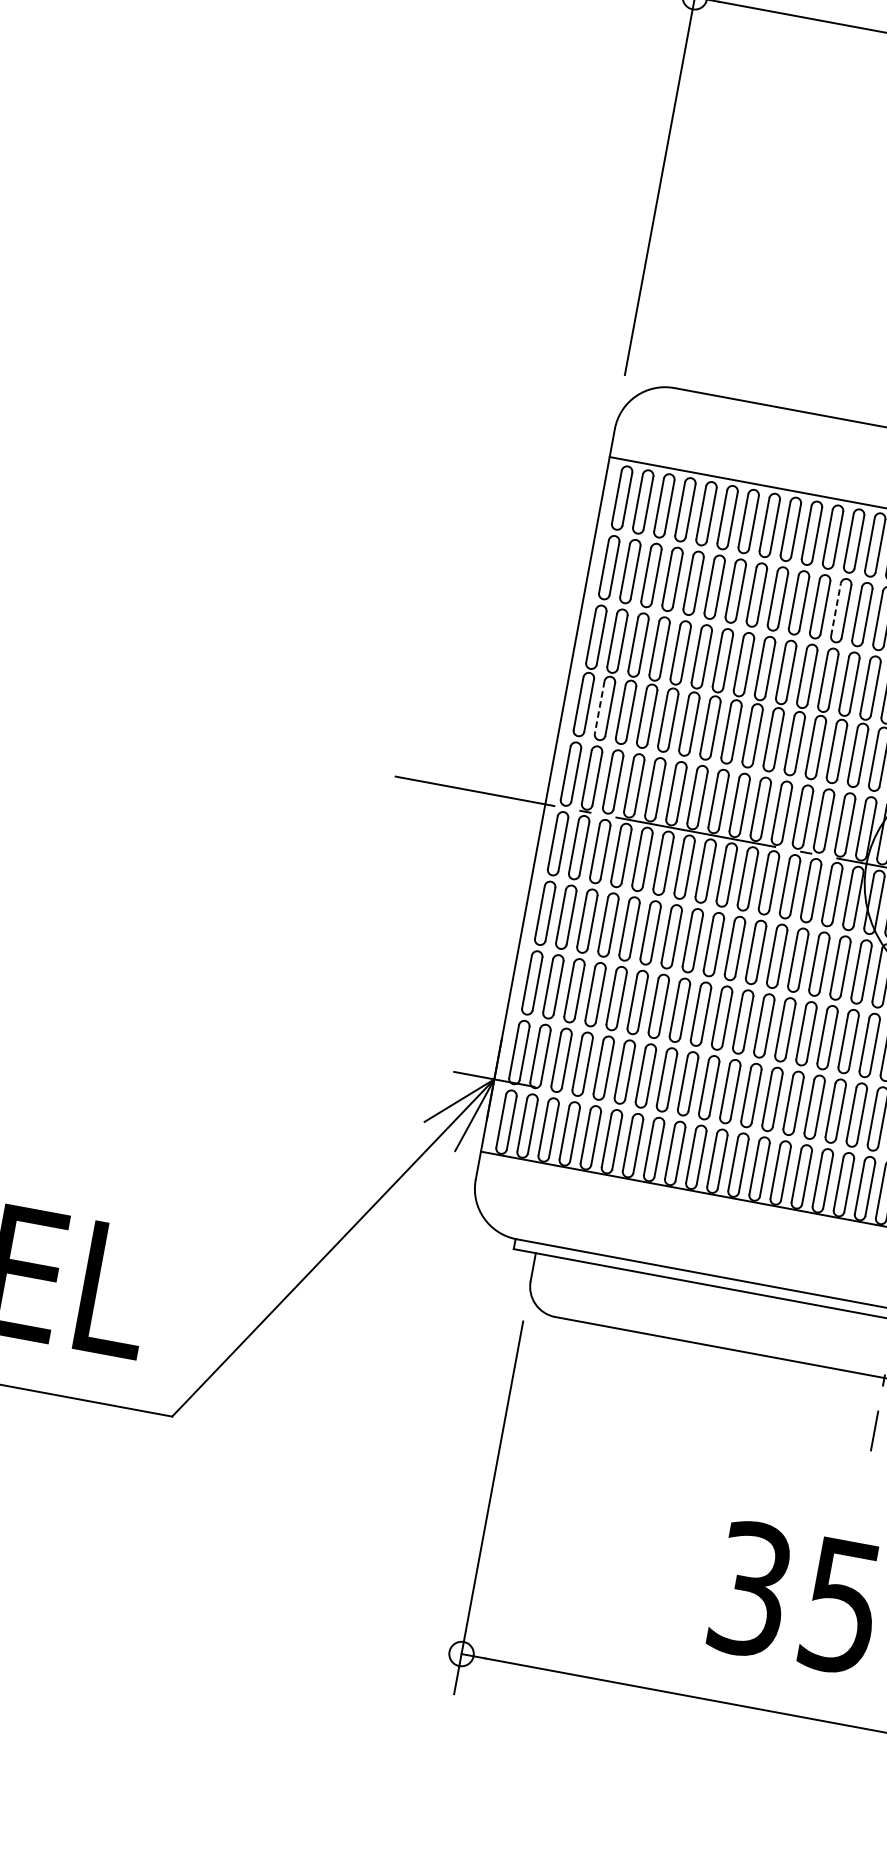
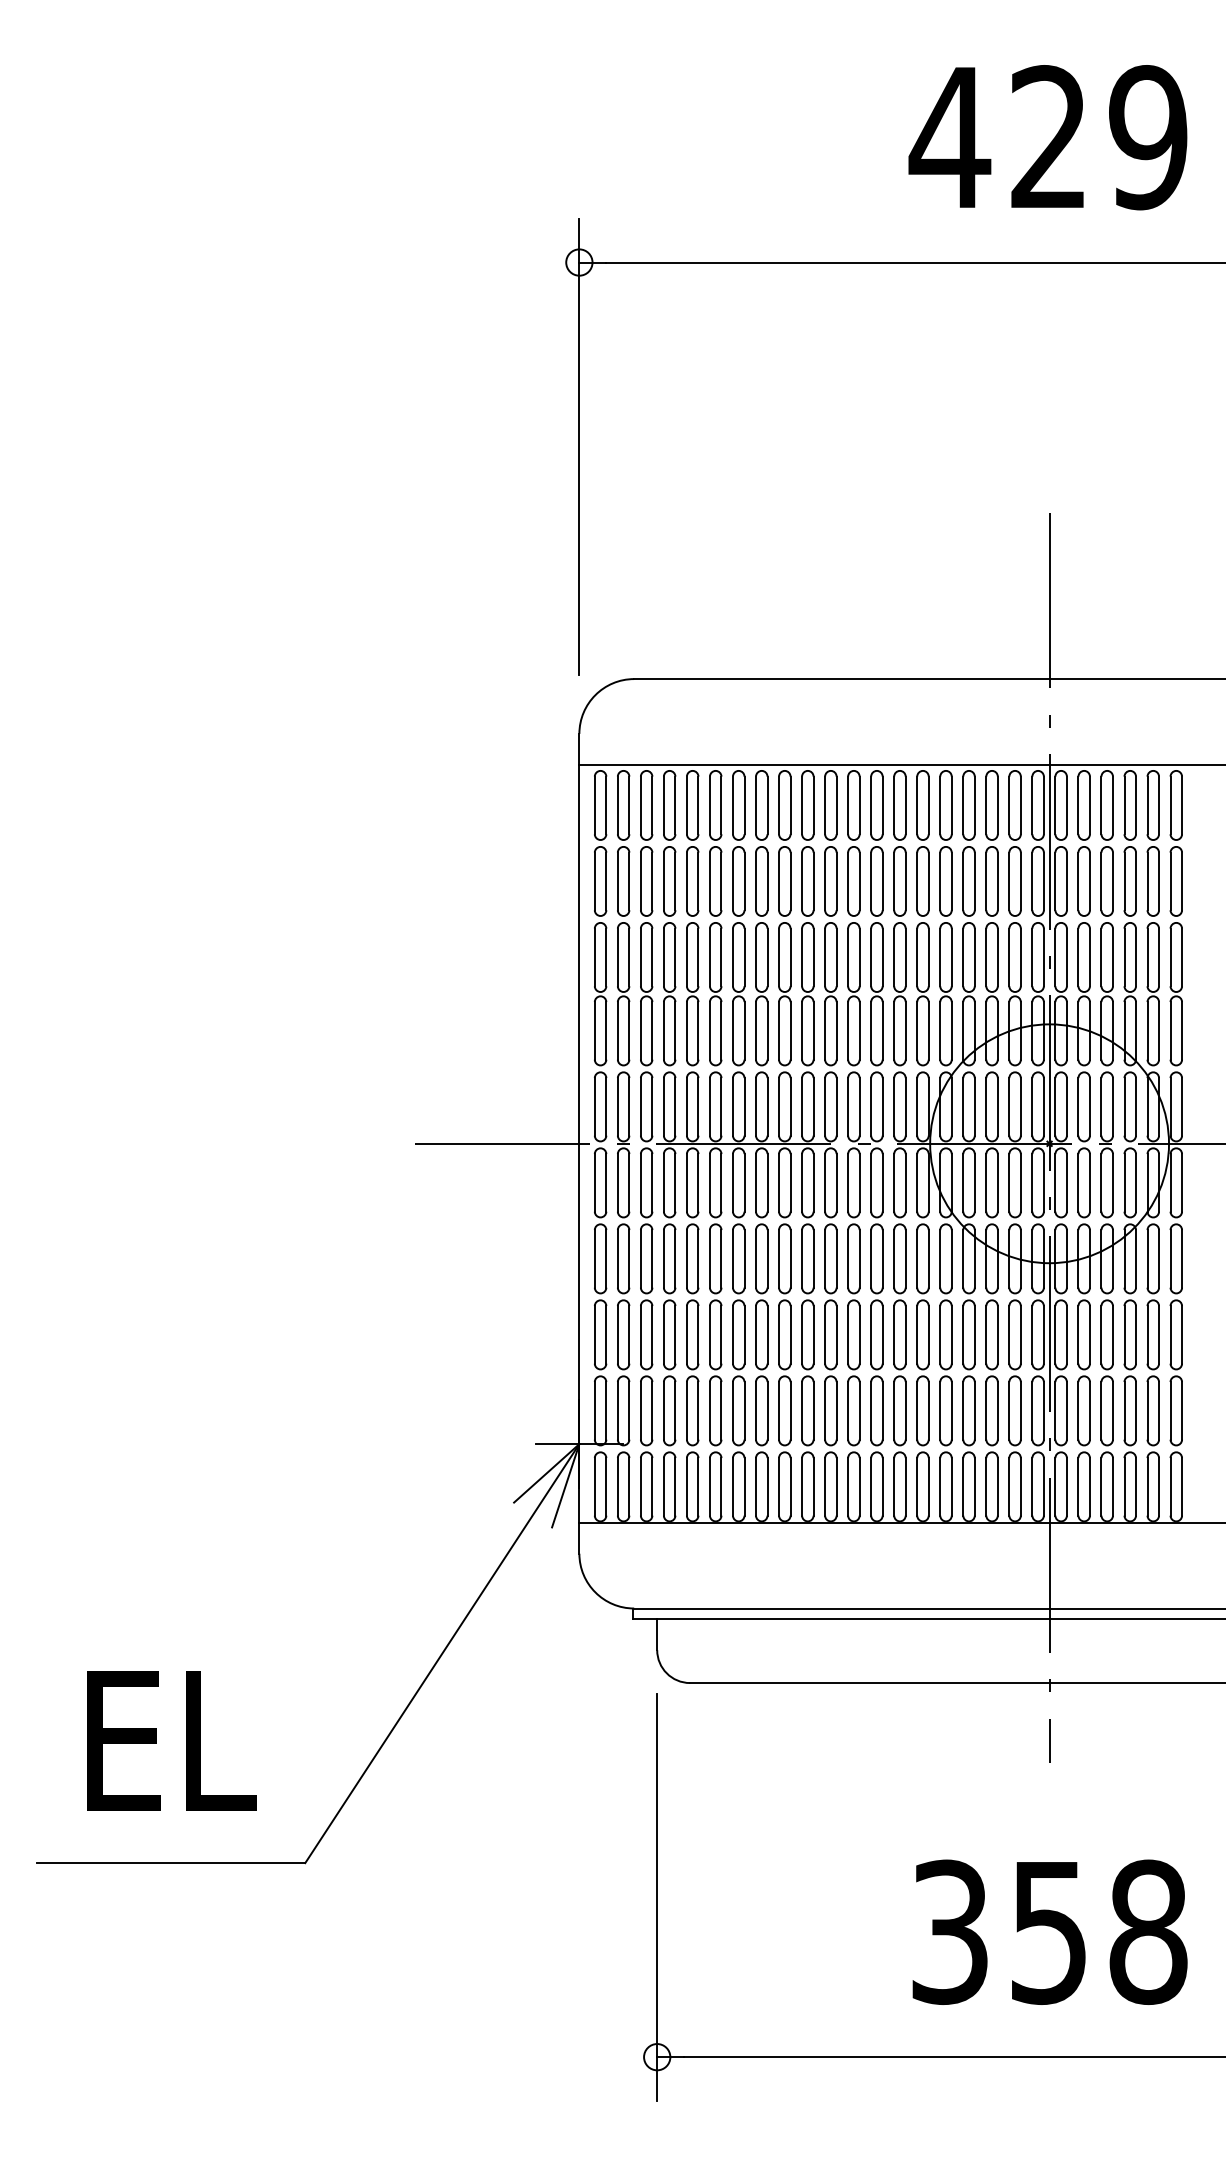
line: (836, 609) -> (848, 881), dashed -> solid
line: (599, 707) -> (617, 1030), dashed -> solid

